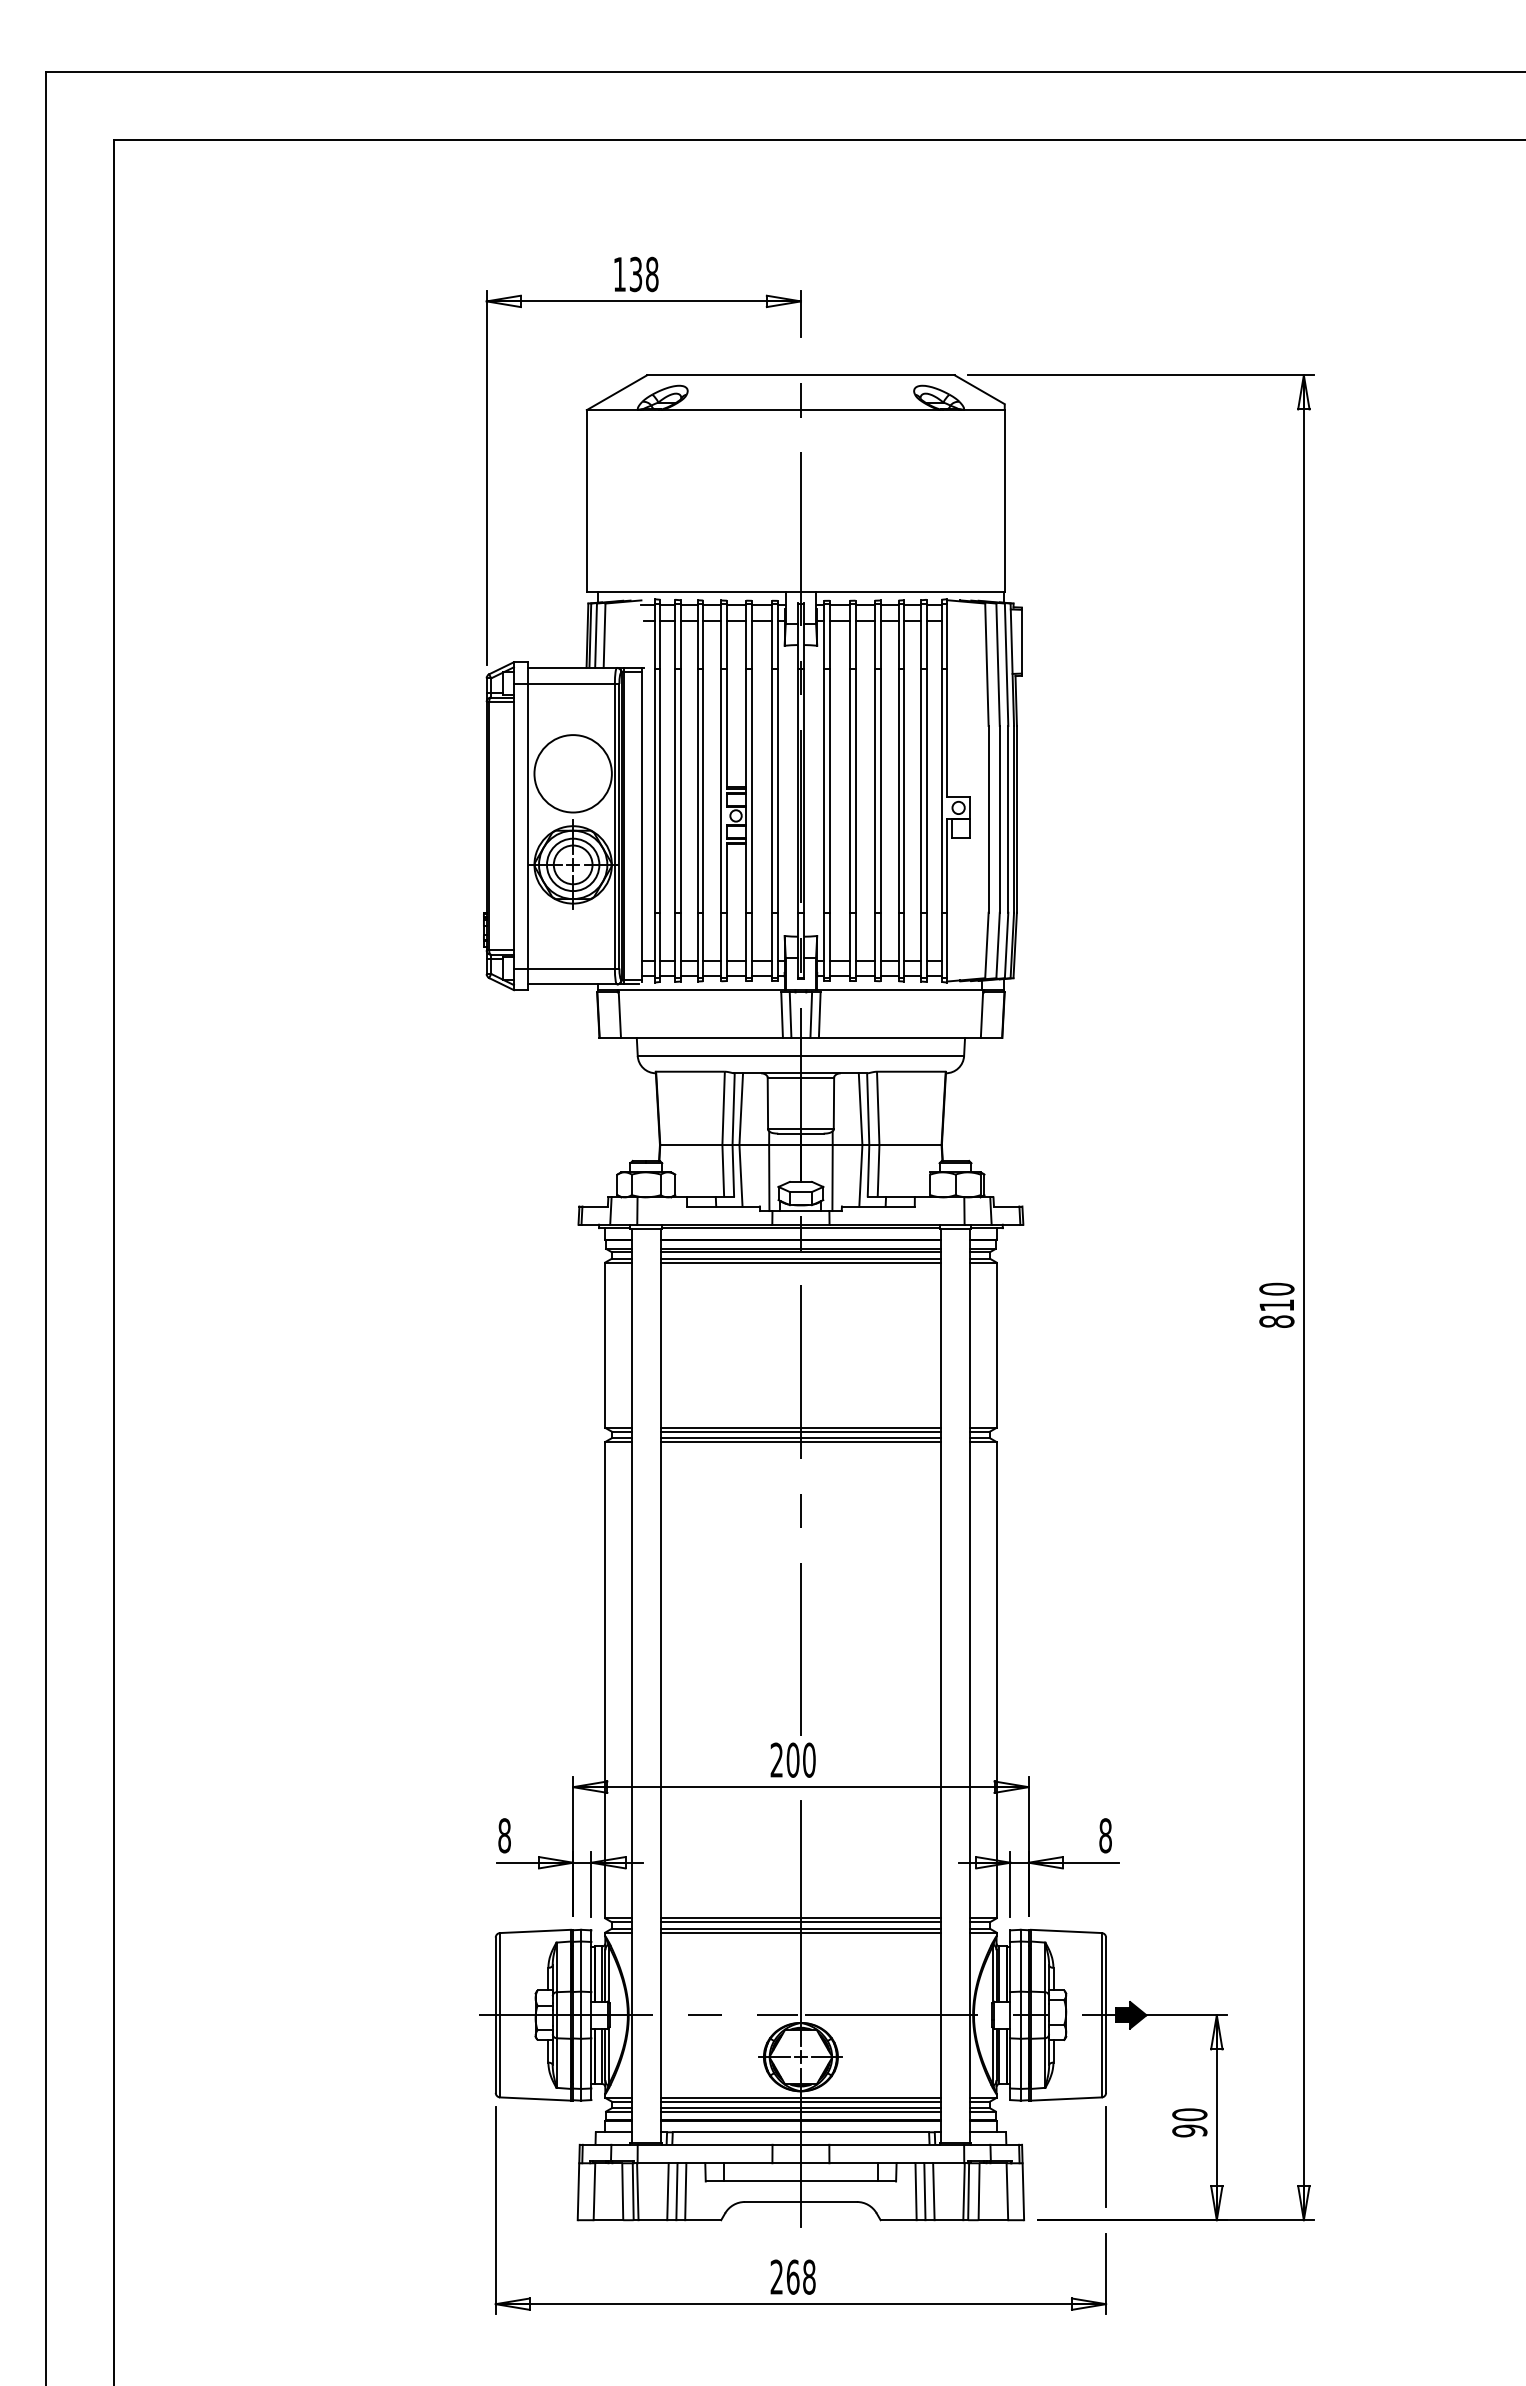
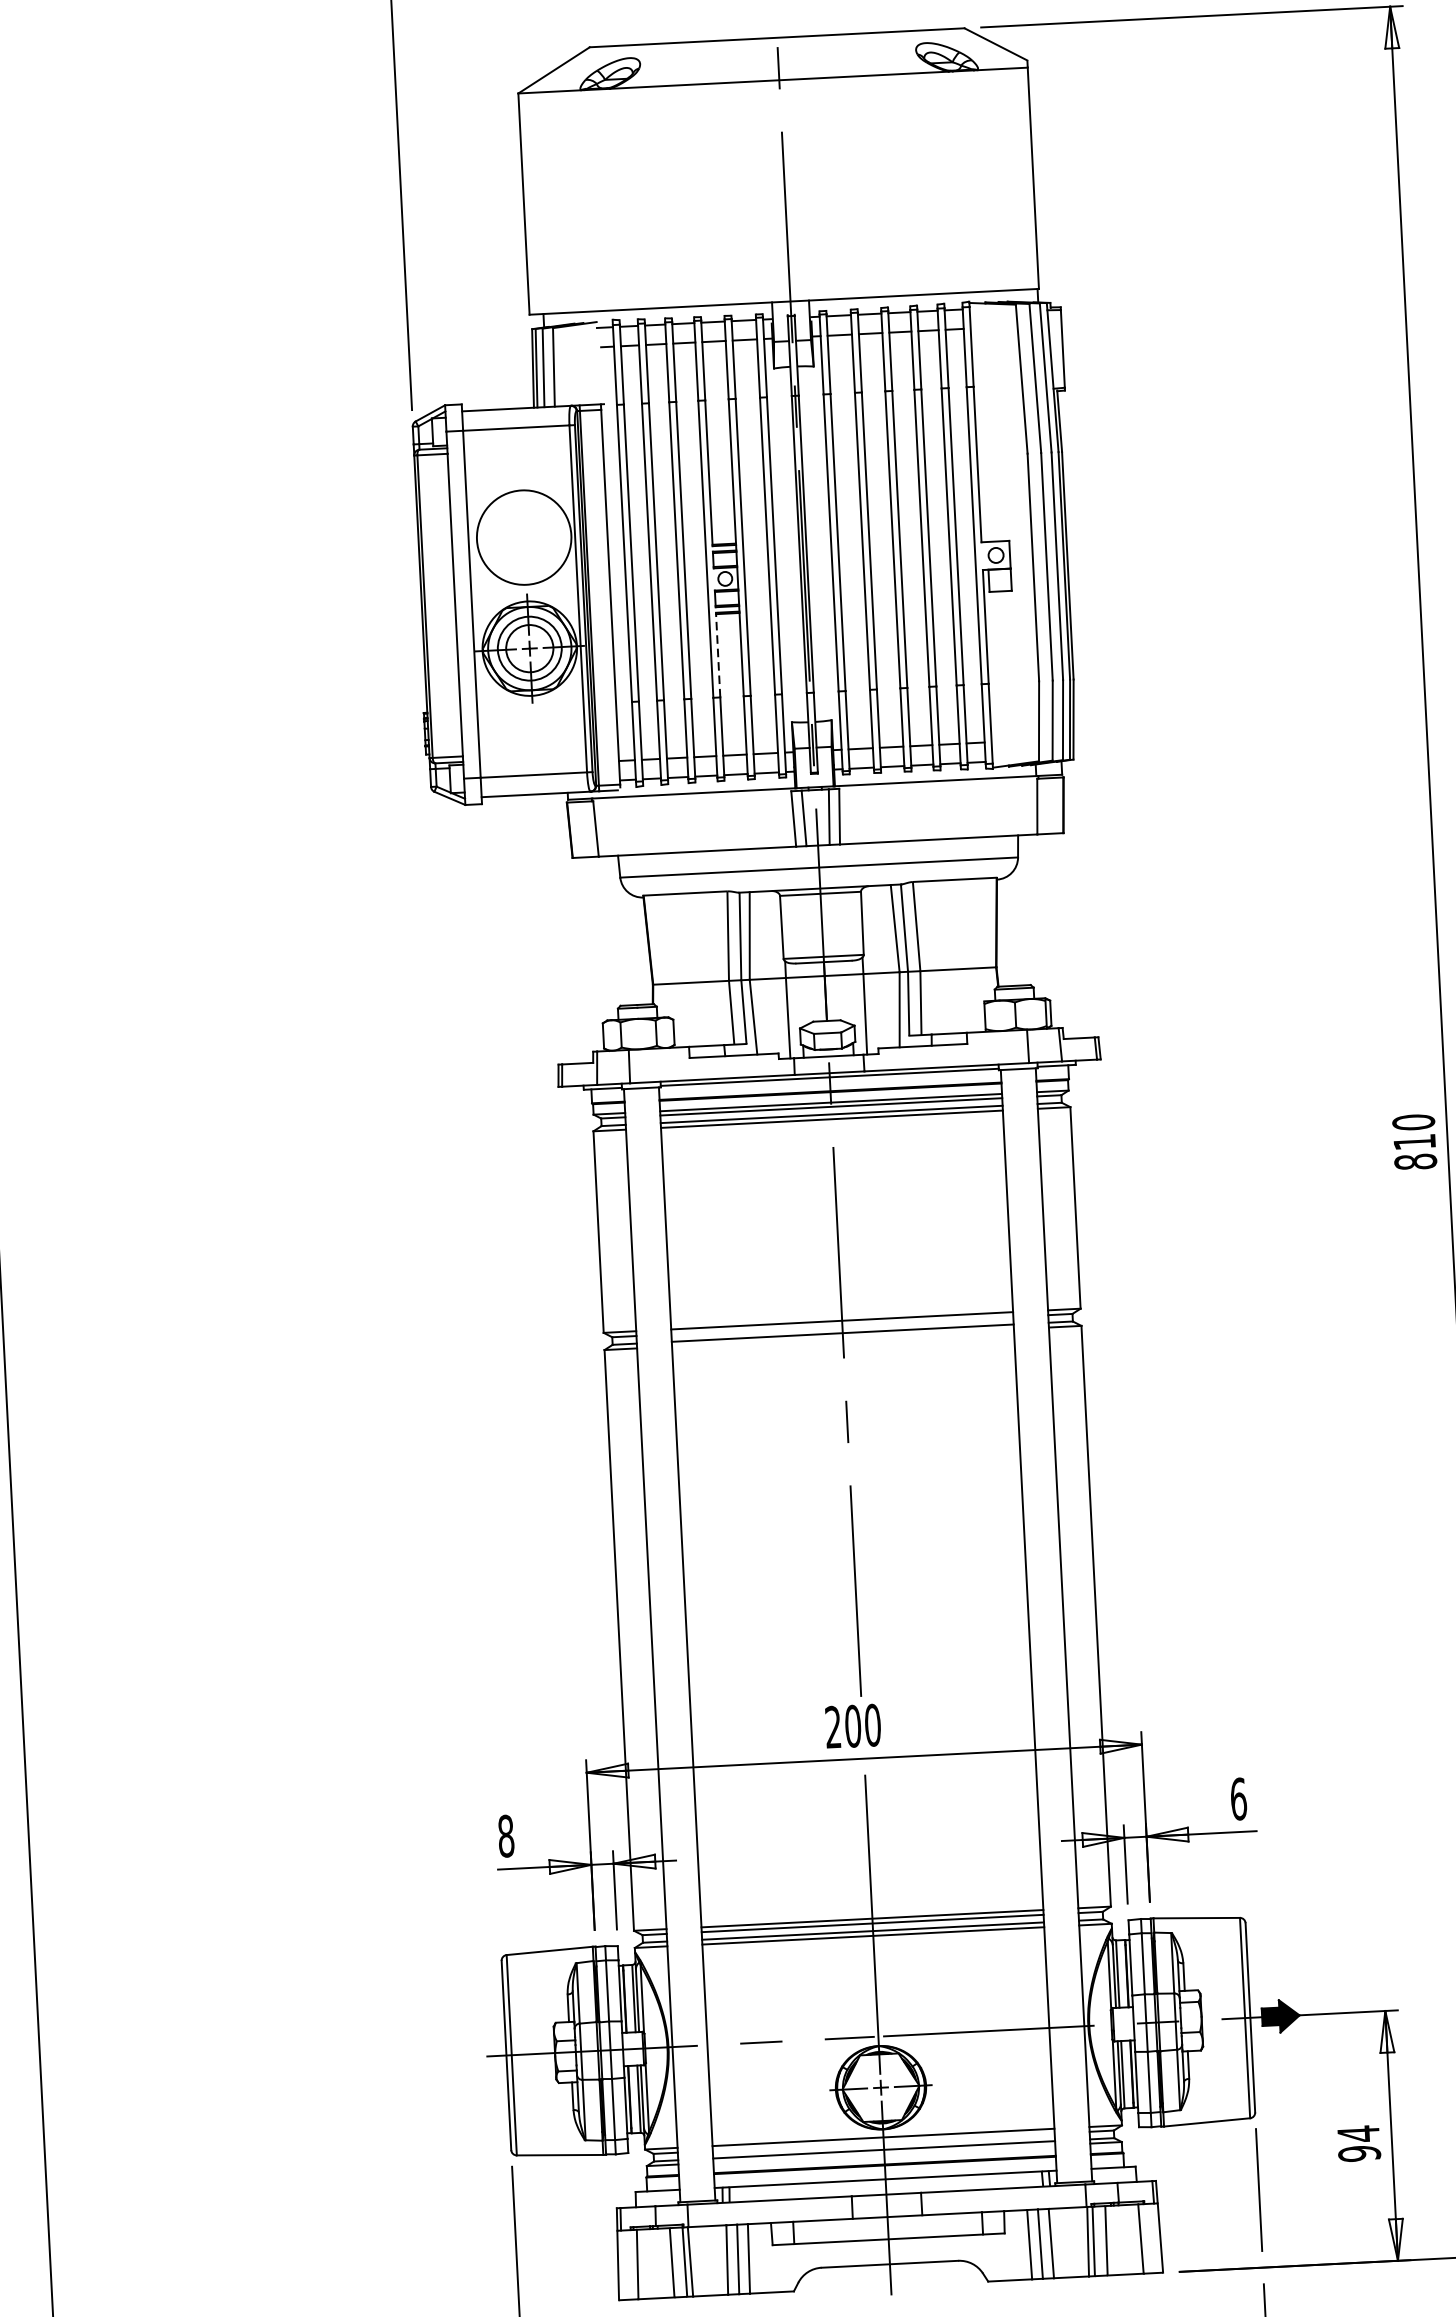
line: (727, 878) -> (718, 655), solid -> dashed
line: (800, 1431) -> (841, 1325), removed
line: (800, 1442) -> (842, 1338), removed
text: (1105, 1835) -> (1238, 1798), 8 -> 6
line: (800, 2101) -> (883, 2141), removed
line: (800, 2111) -> (883, 2154), removed
text: (1189, 2114) -> (1358, 2133), 90 -> 94

